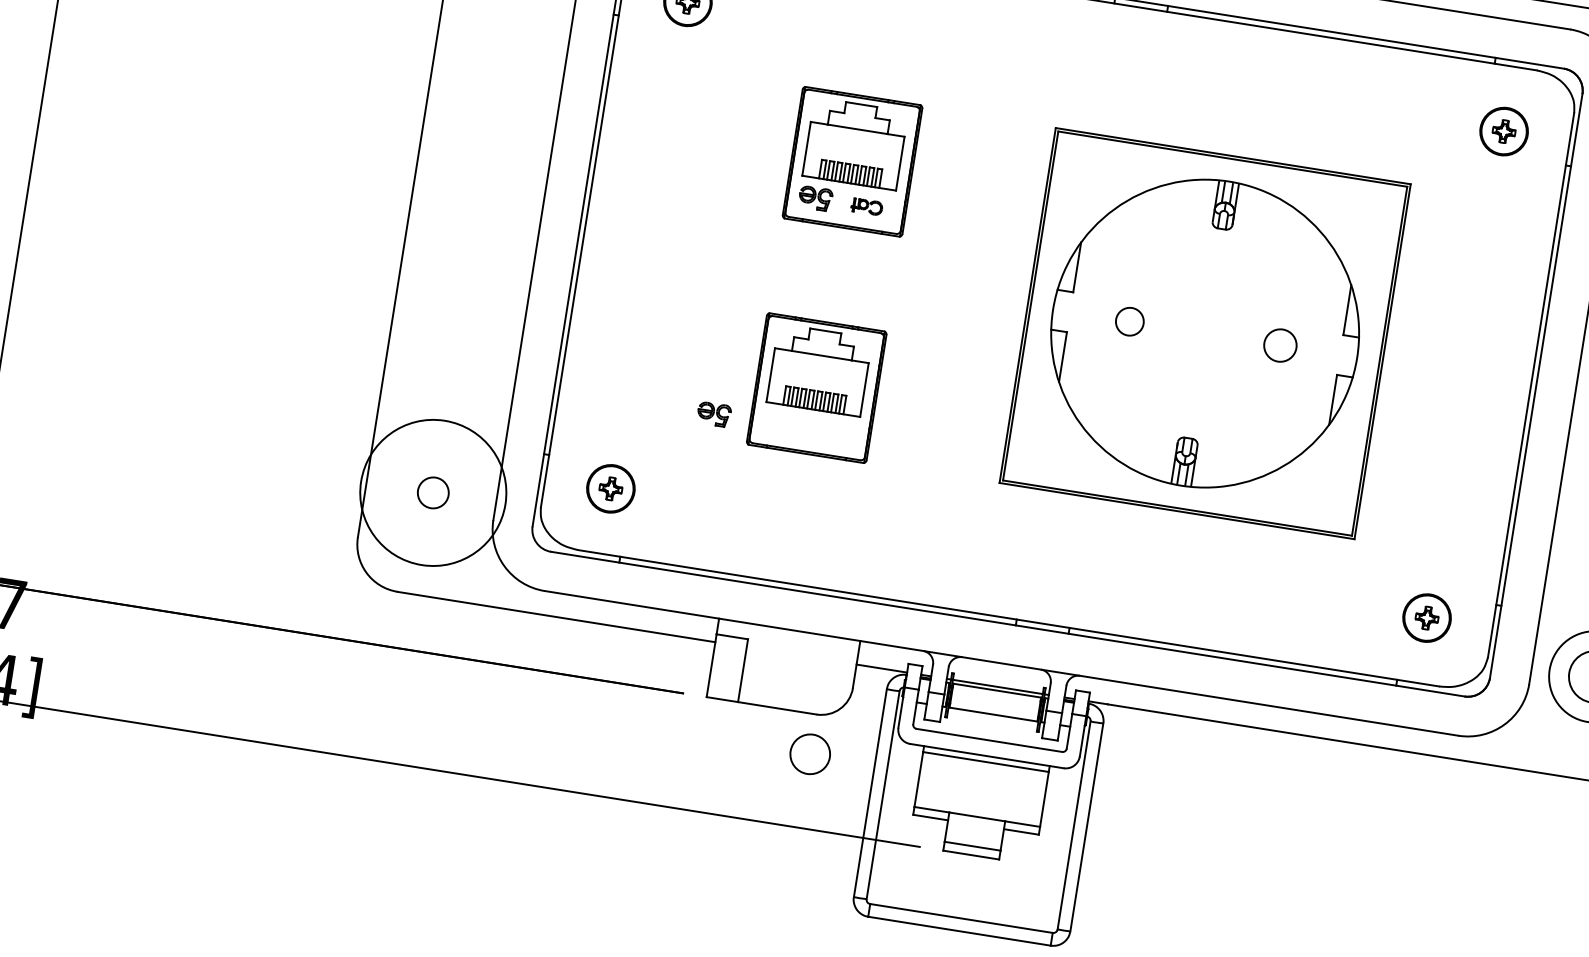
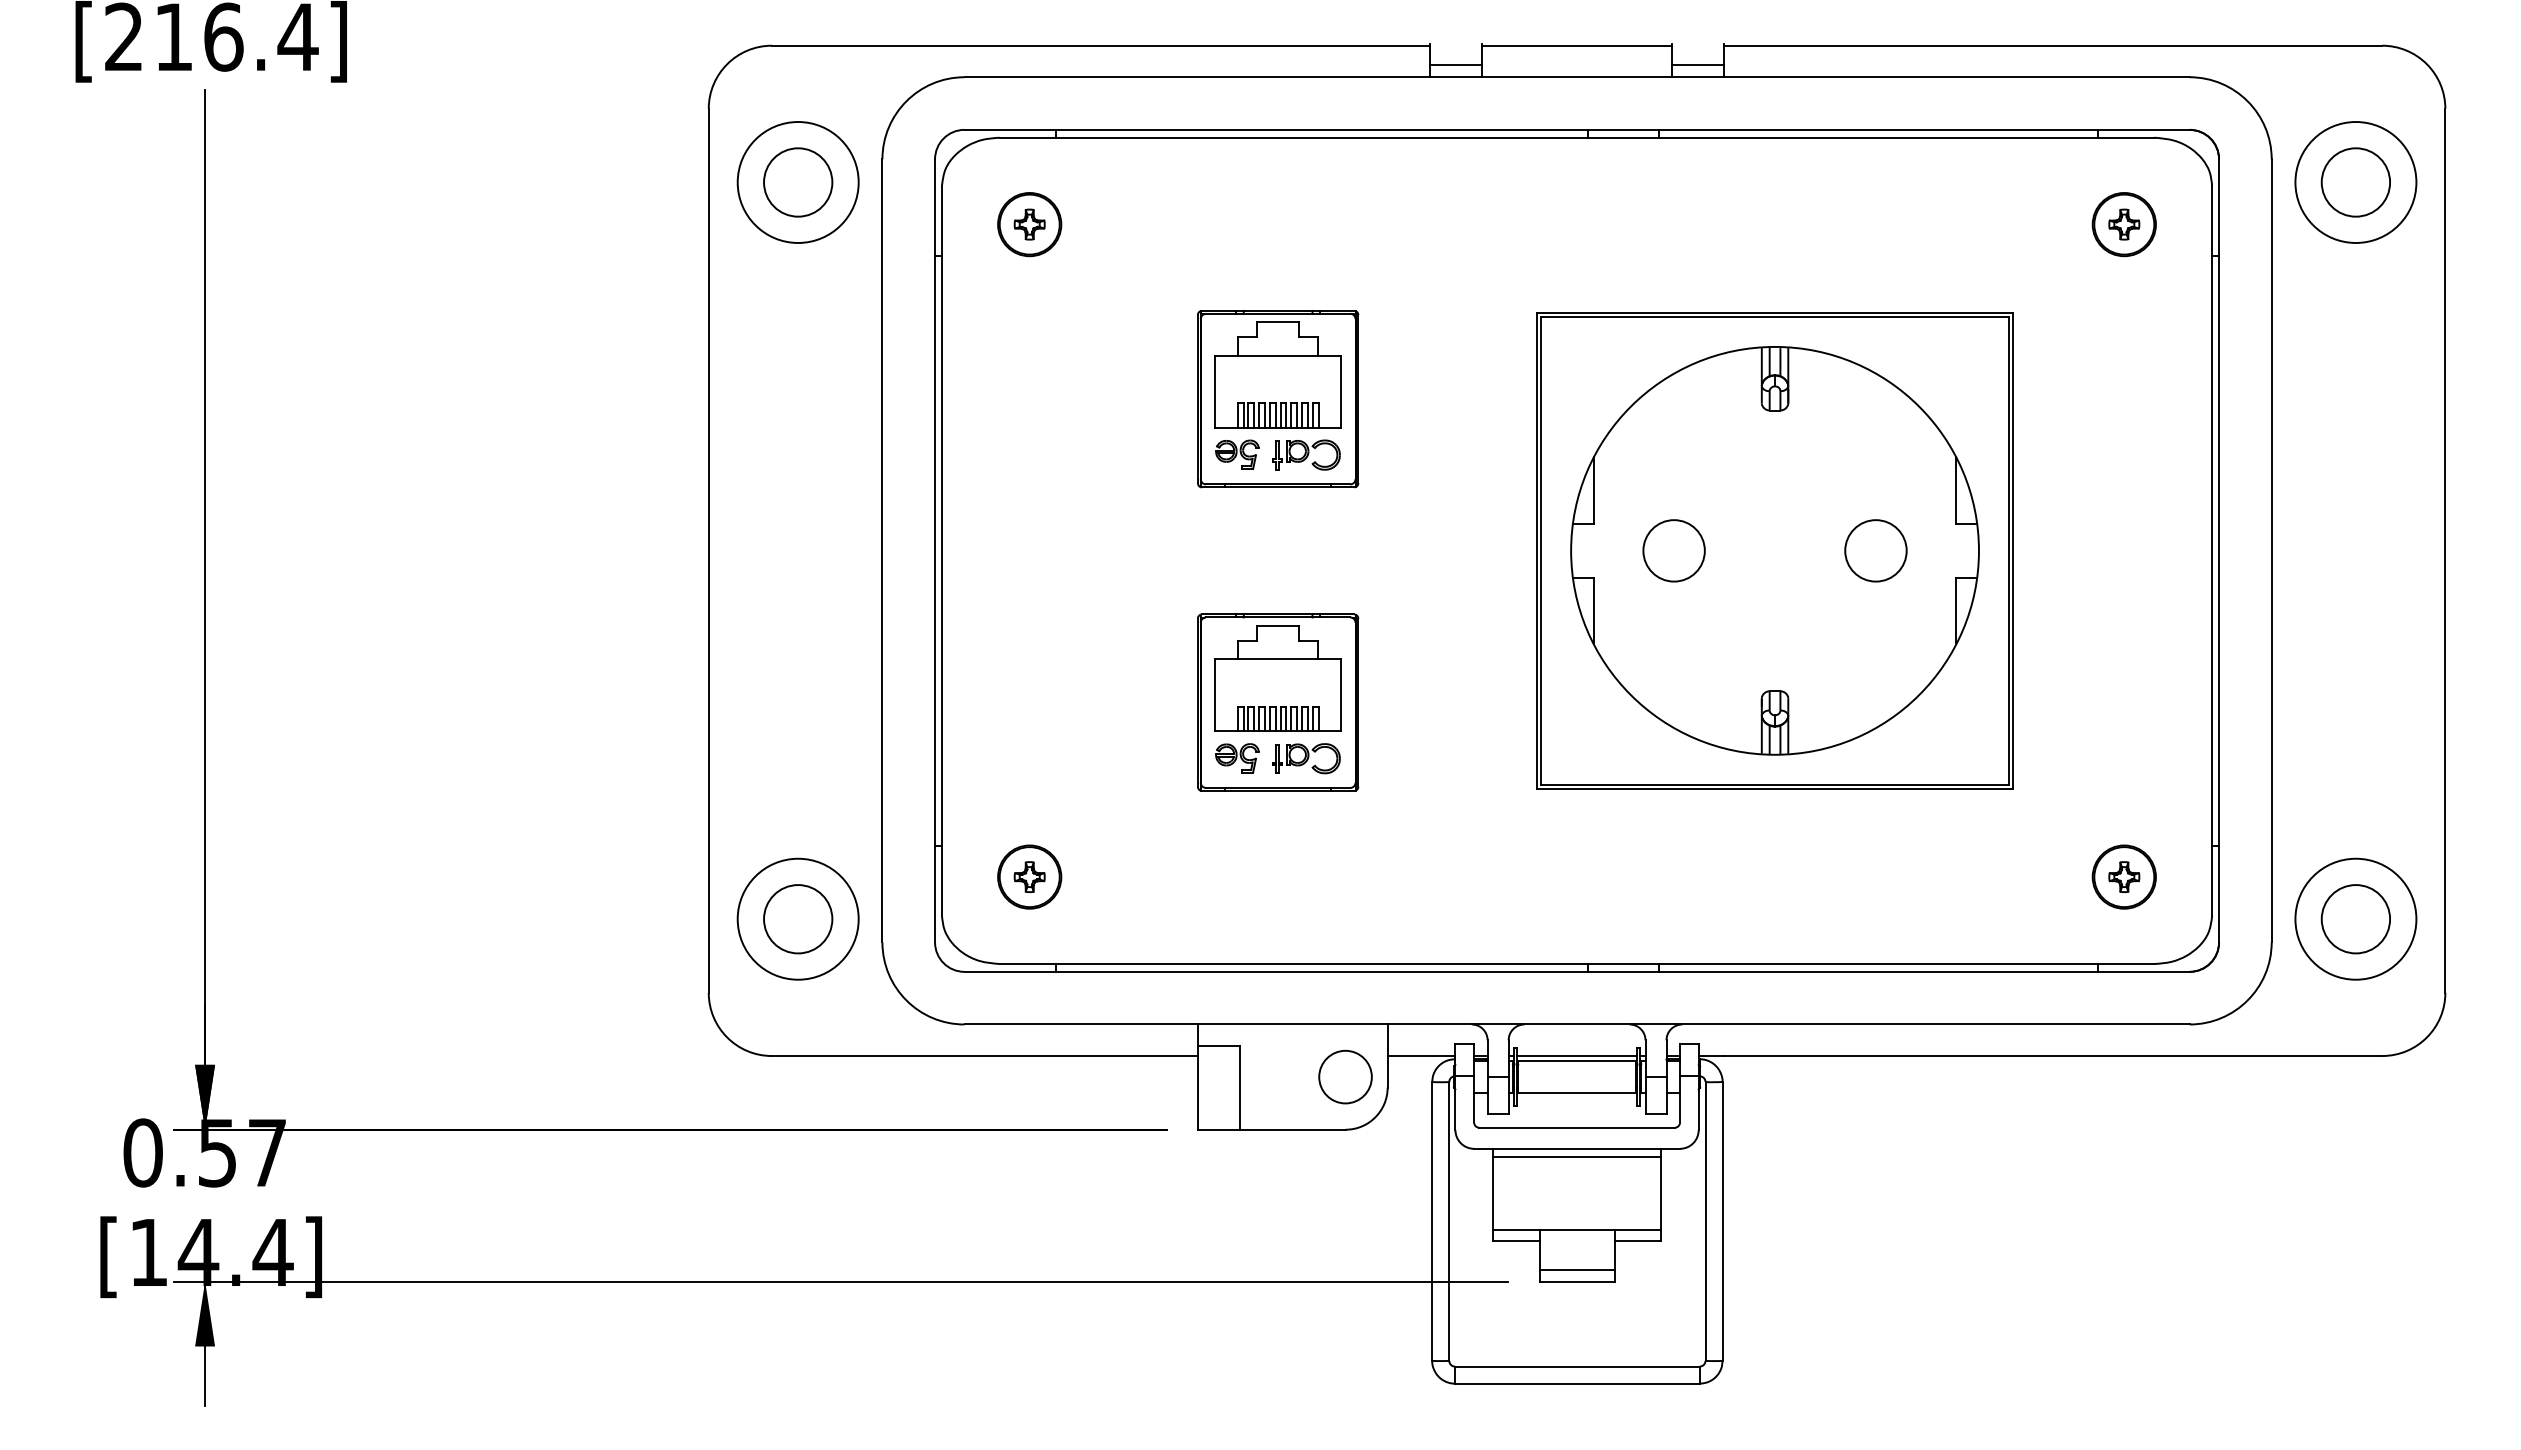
part: (867, 206) -> (1306, 454), size x1.67
circle: (1129, 321) -> (1673, 550), size x1.67
circle: (1280, 345) -> (1875, 550), size x1.43
part: (714, 414) -> (1237, 758), moved
part: (831, 433) -> (1306, 758), added
circle: (432, 492) -> (797, 918), size x0.62
circle: (433, 493) -> (798, 919), size x1.67
circle: (810, 753) -> (1345, 1076), moved

